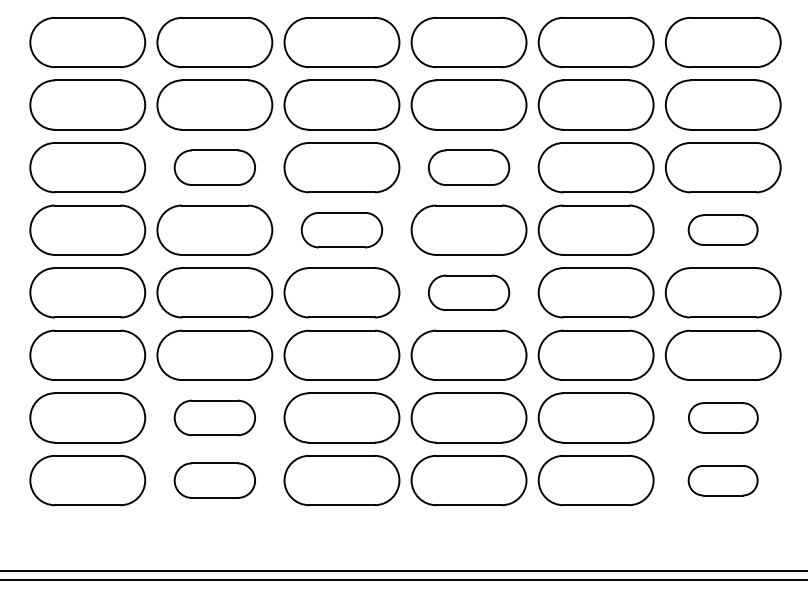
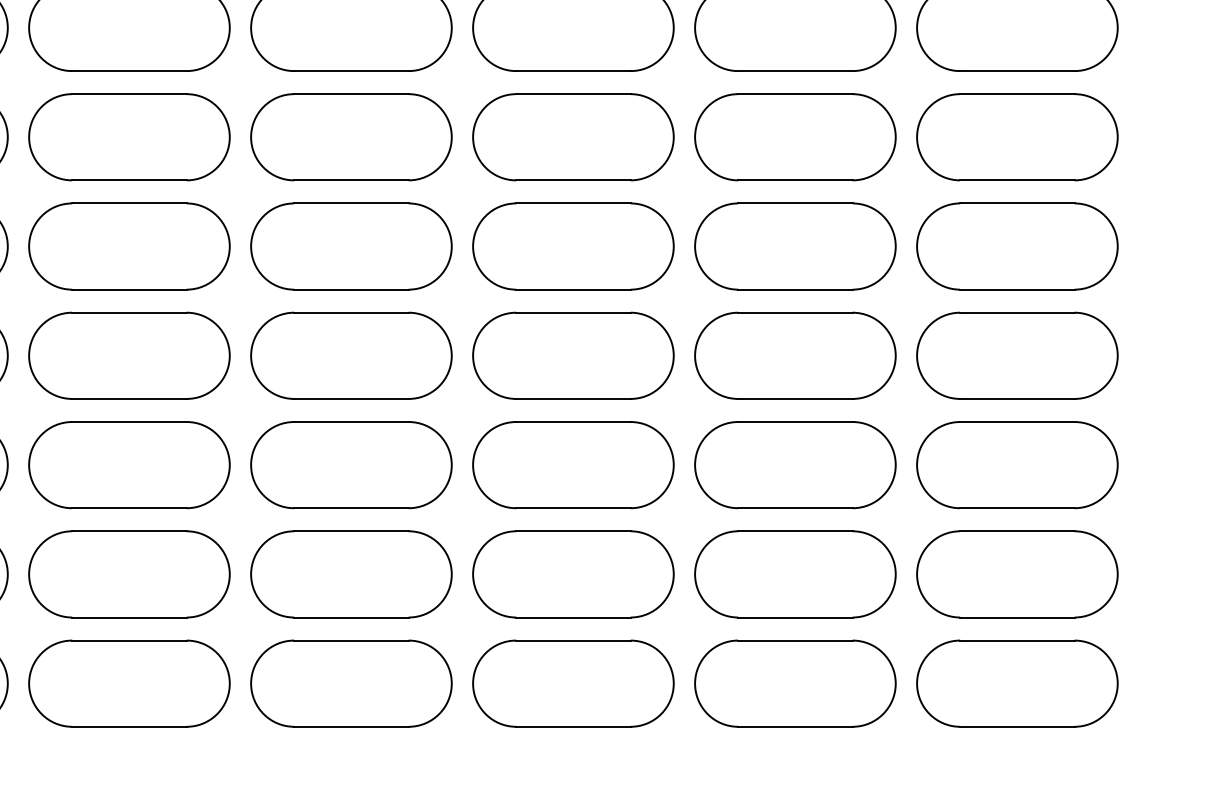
part: (214, 167) -> (128, 136), size x1.43
part: (468, 167) -> (572, 136), size x1.43
part: (341, 229) -> (350, 245), size x1.43
part: (722, 229) -> (1016, 245), size x1.67
part: (468, 292) -> (572, 355), size x1.43
part: (214, 417) -> (128, 573), size x1.43
part: (723, 417) -> (1017, 573), size x1.67
part: (214, 480) -> (128, 683), size x1.43
part: (722, 480) -> (1016, 683), size x1.67

